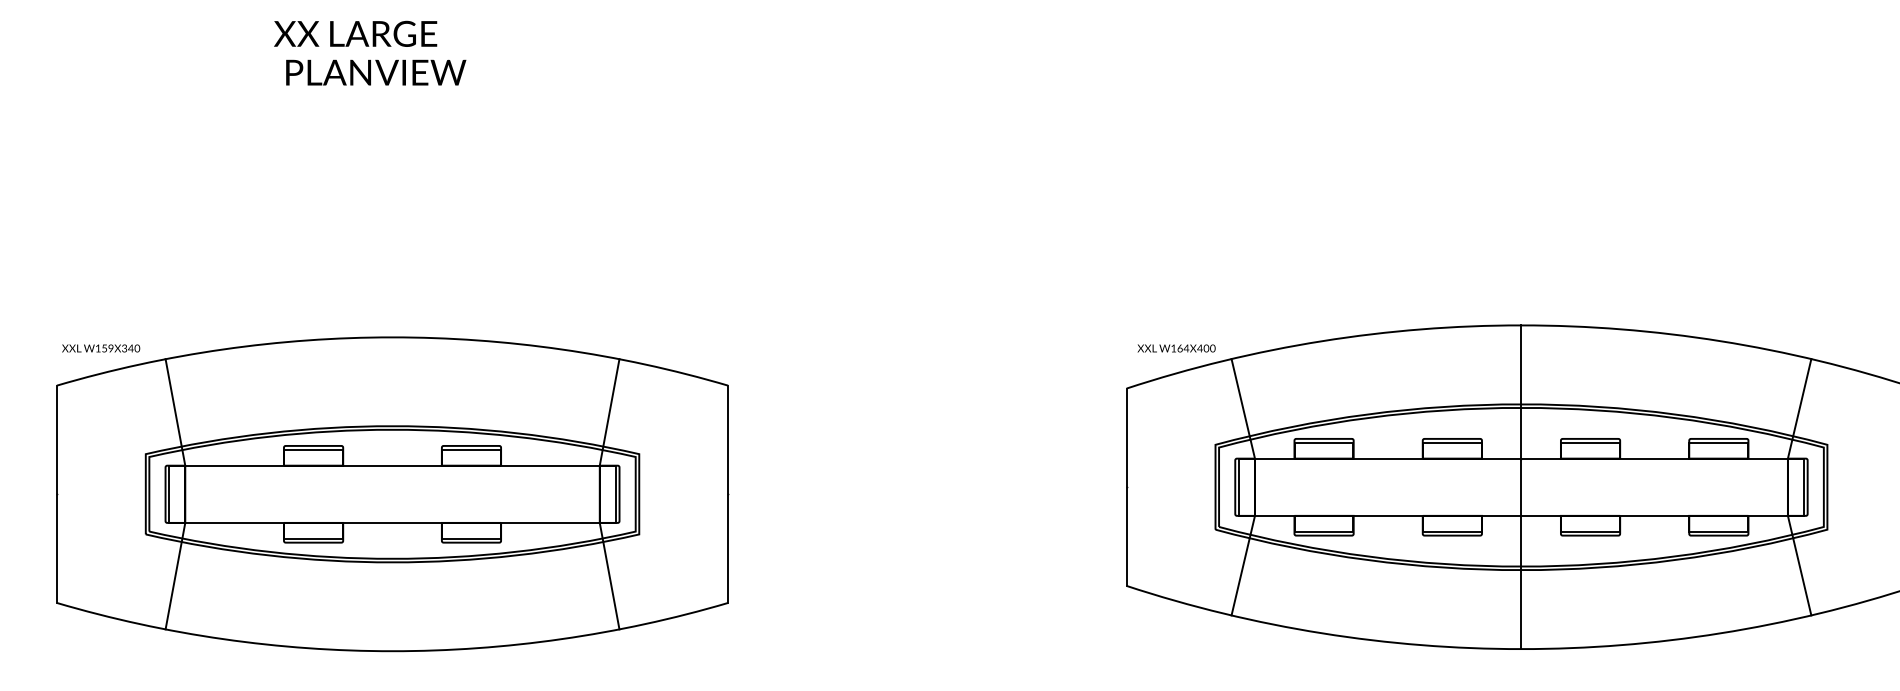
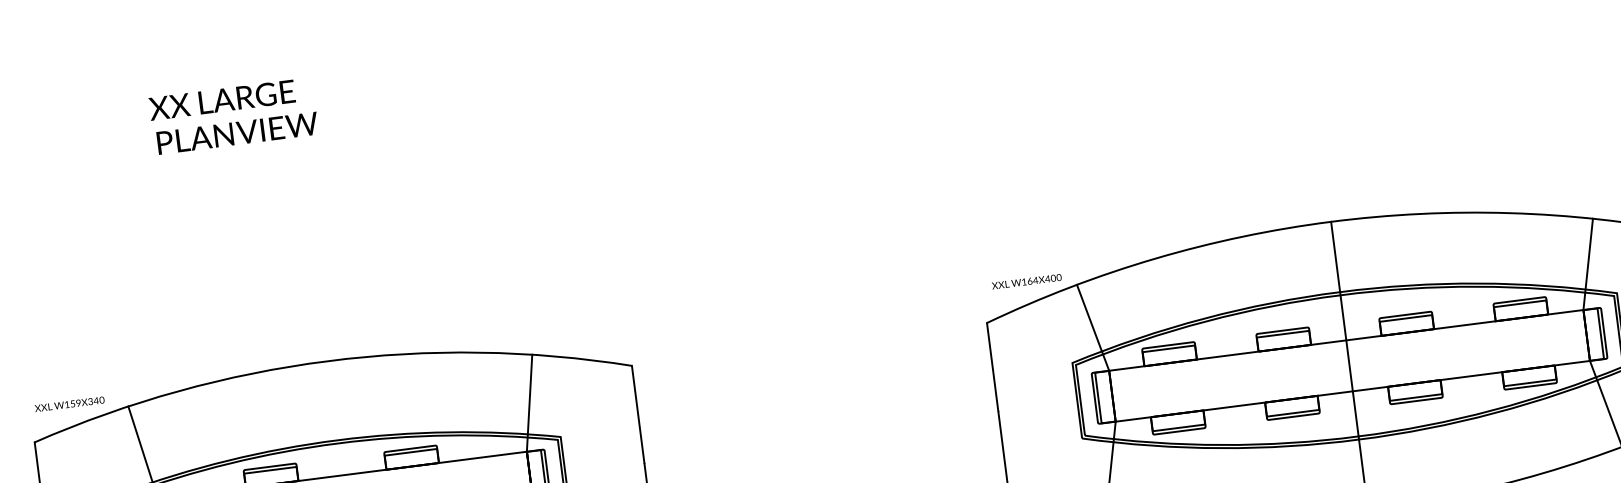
text: (355, 33) -> (221, 99), moved
text: (376, 72) -> (237, 133), moved

